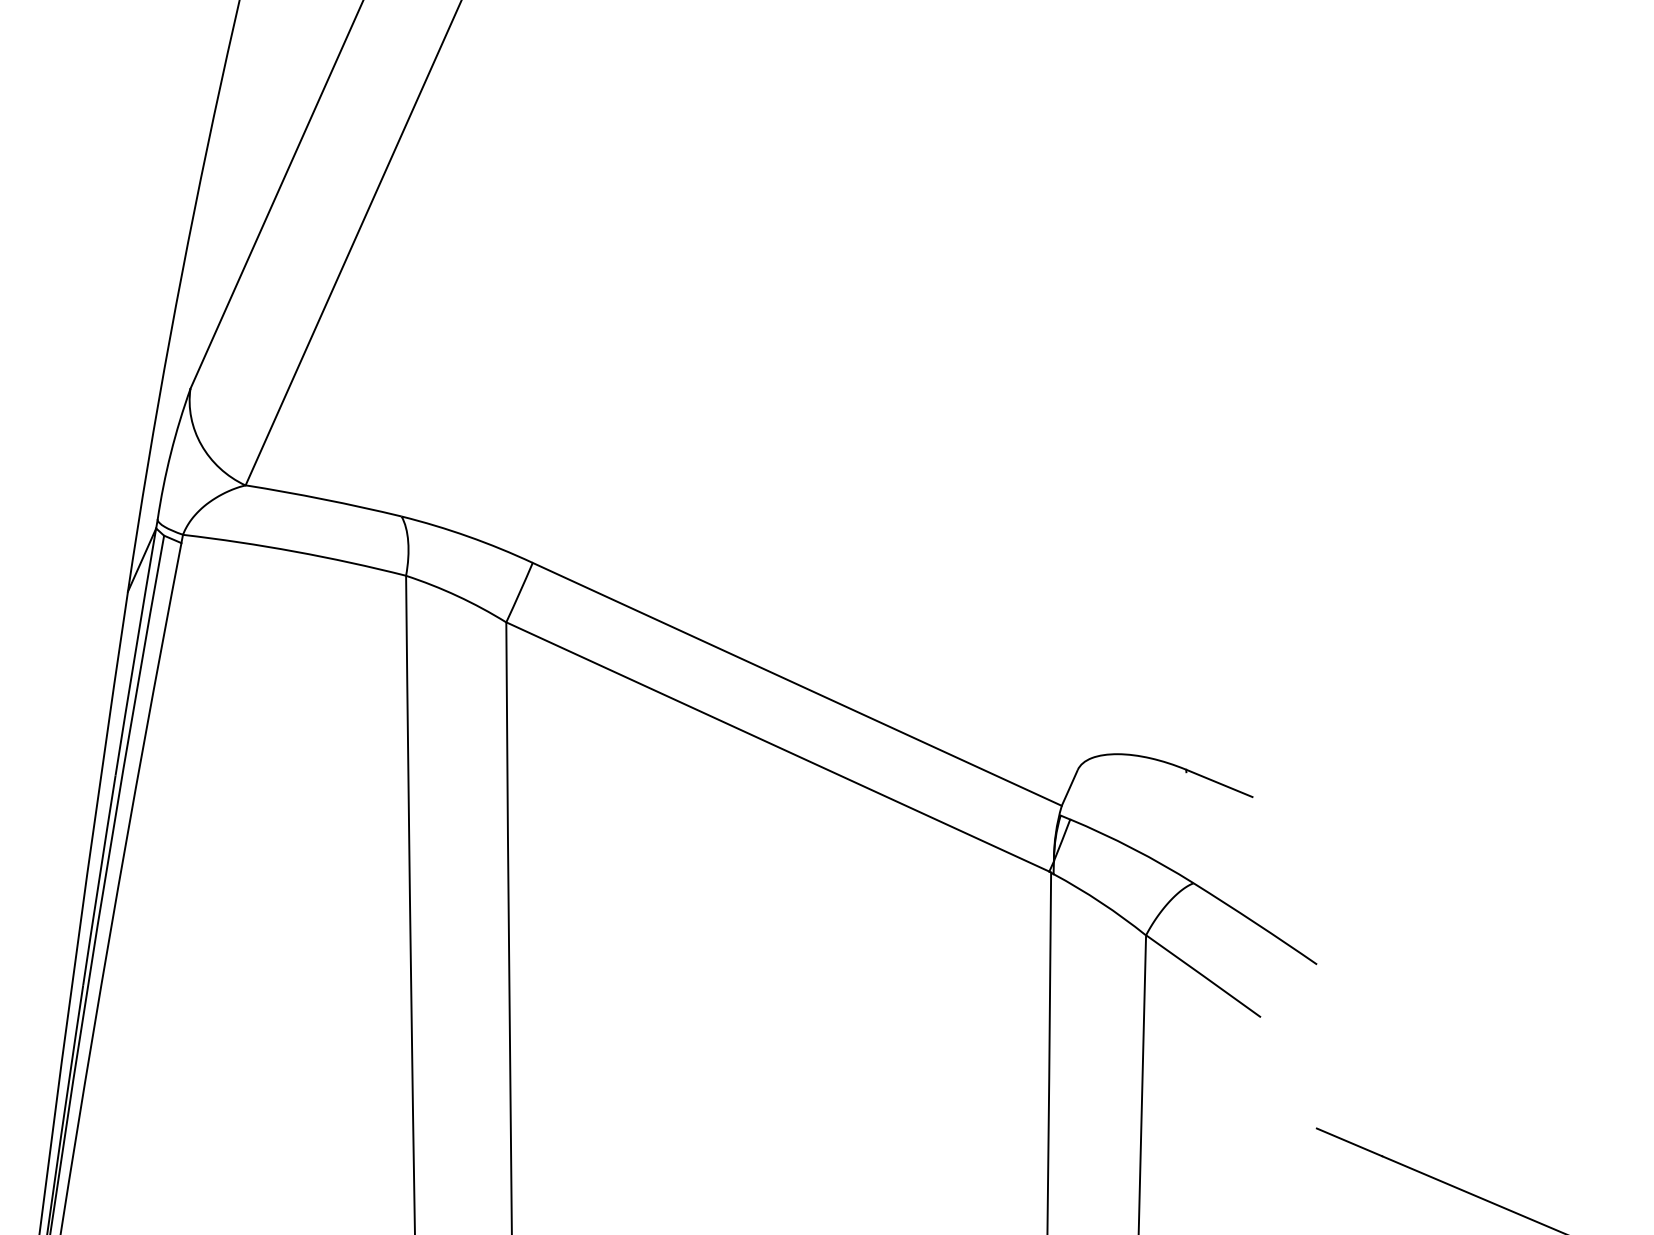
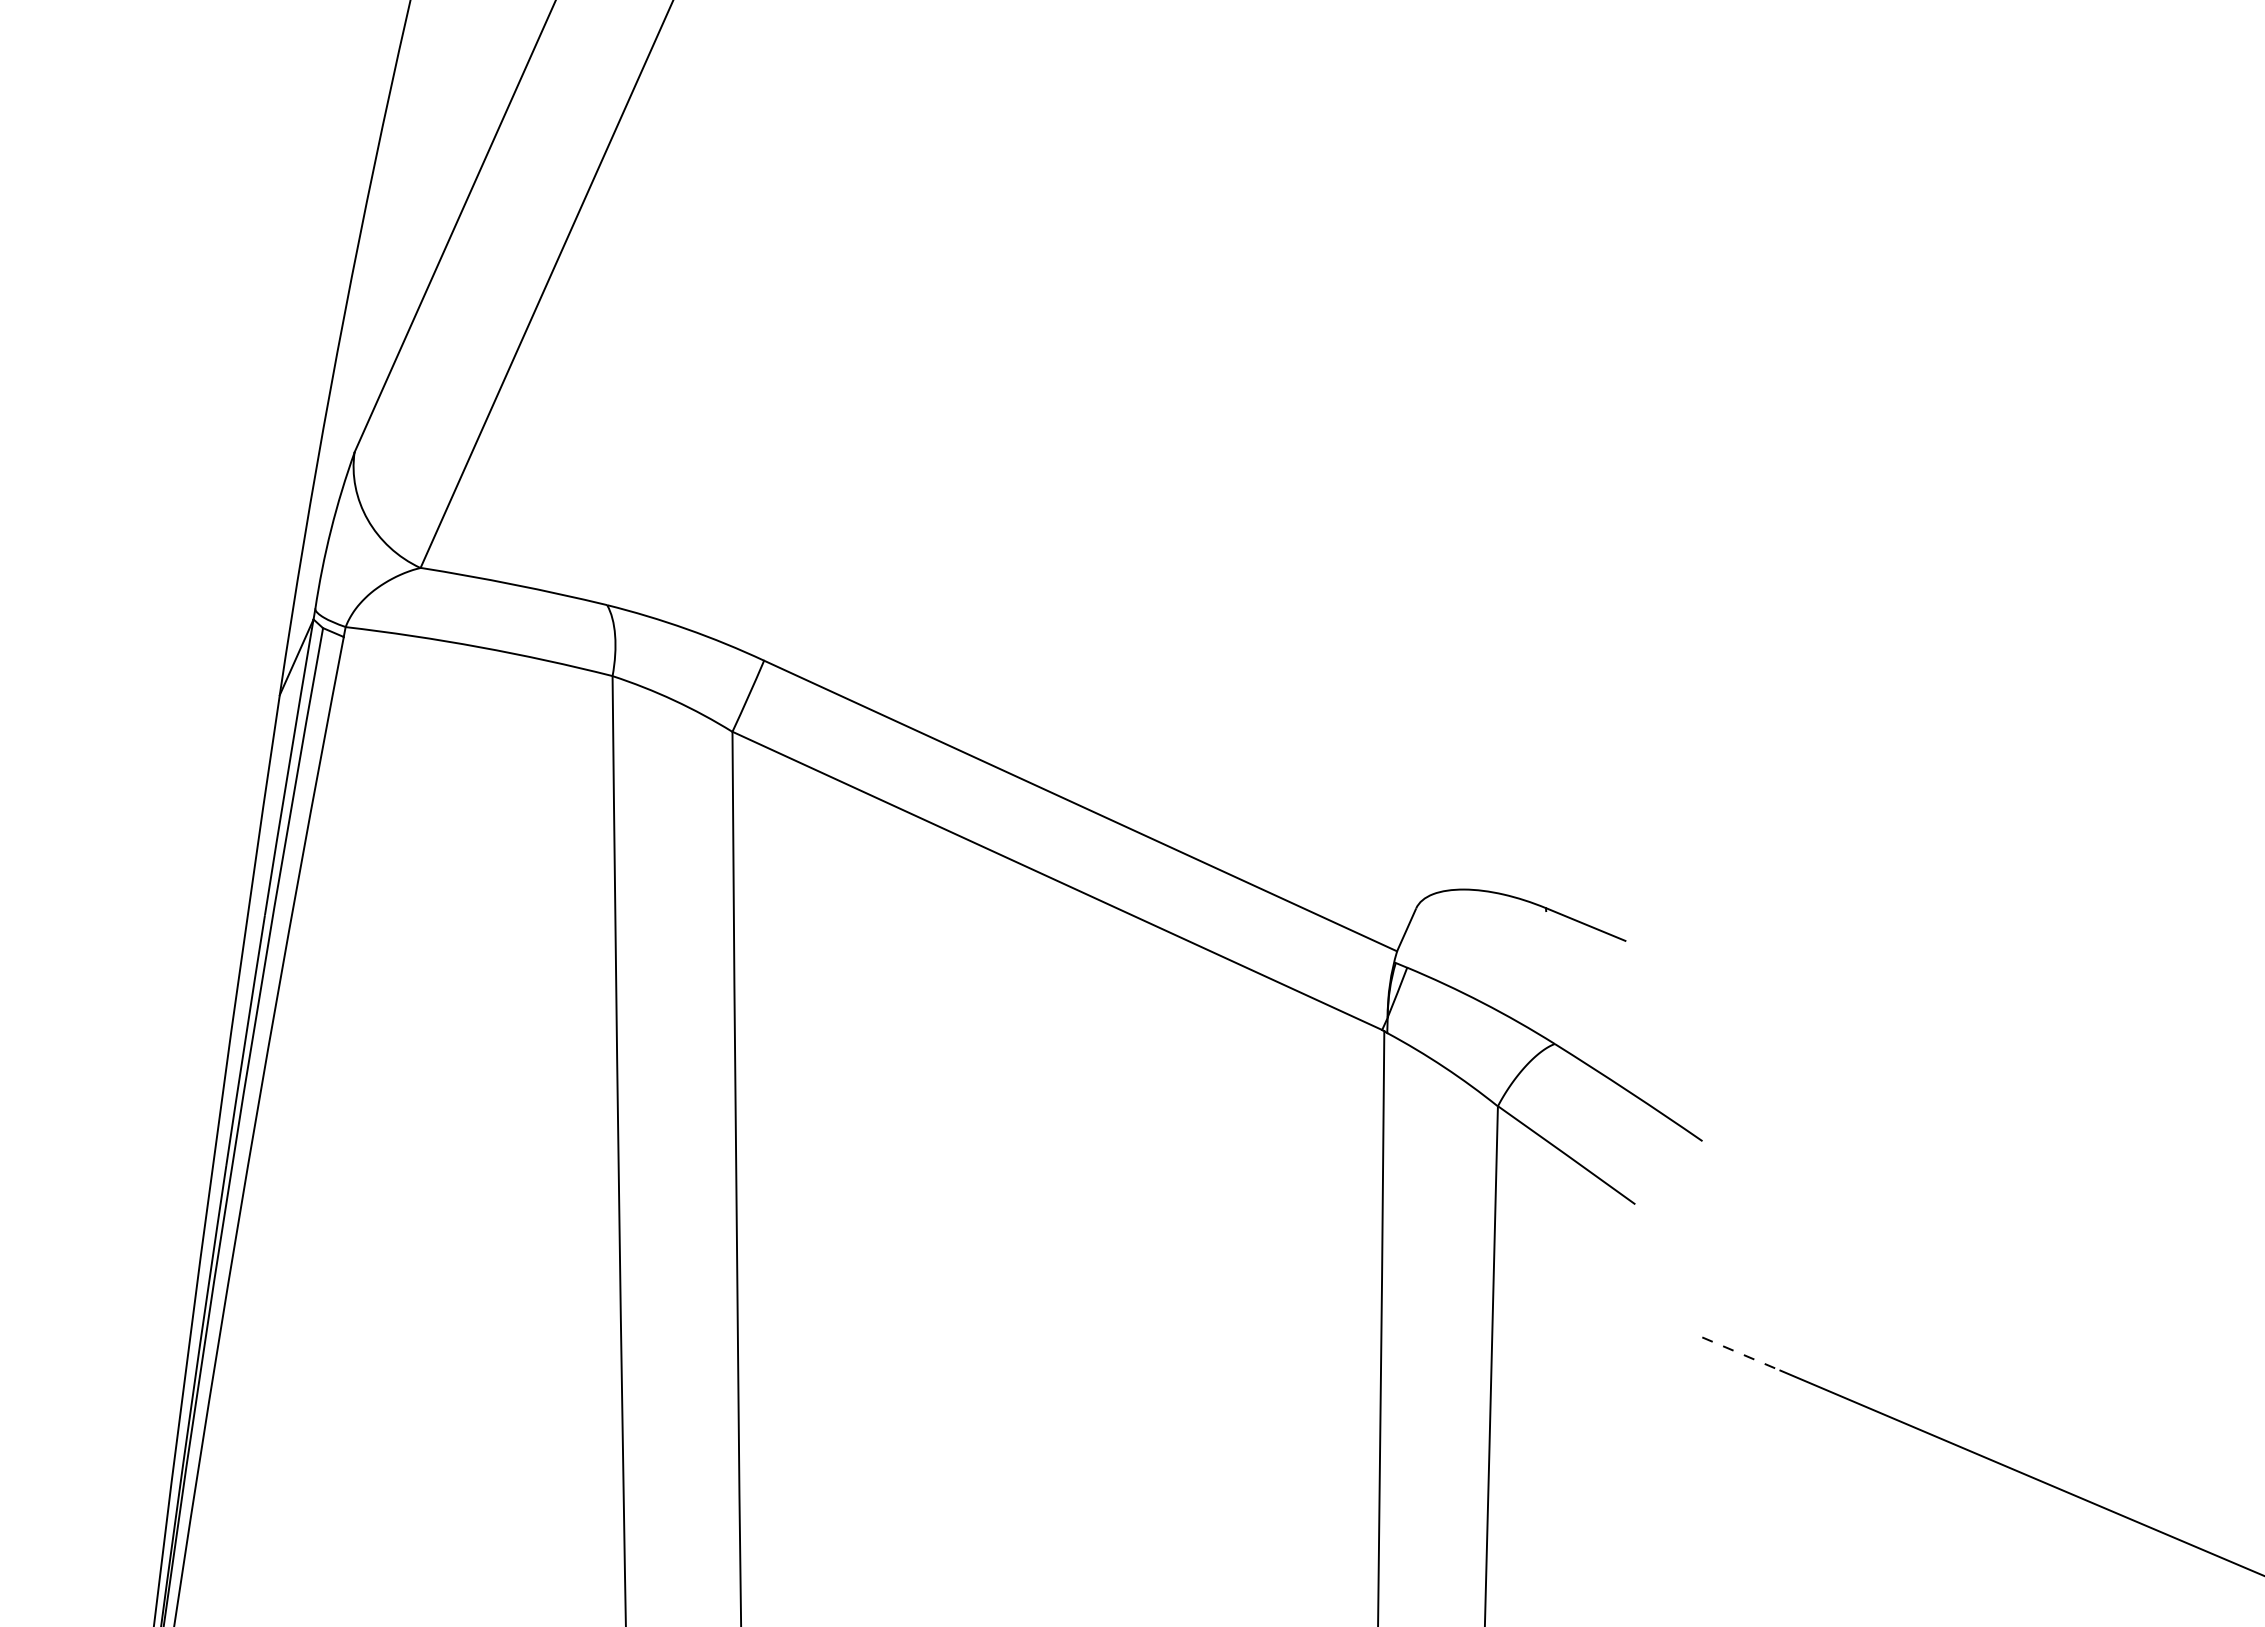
line: (1349, 1142) -> (1741, 1354), solid -> dashed

